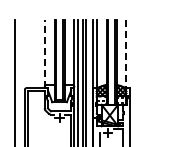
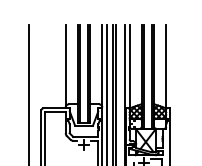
line: (44, 53) -> (65, 65), dashed -> solid
line: (126, 54) -> (166, 67), dashed -> solid

